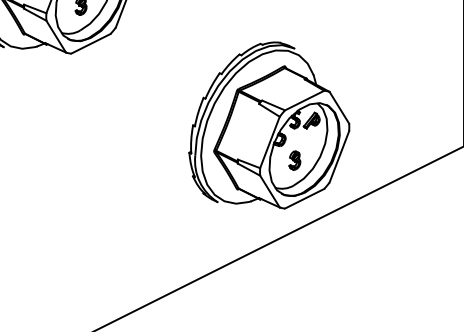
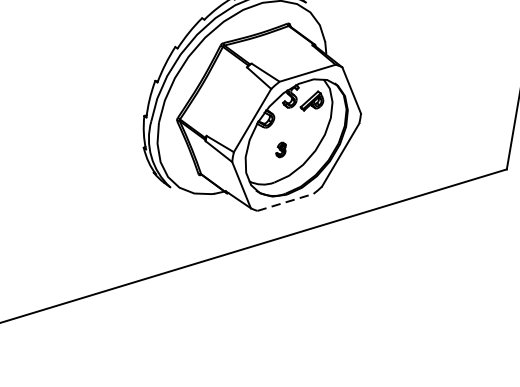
part: (294, 160) -> (280, 149), size x0.6
line: (304, 198) -> (285, 202), solid -> dashed

